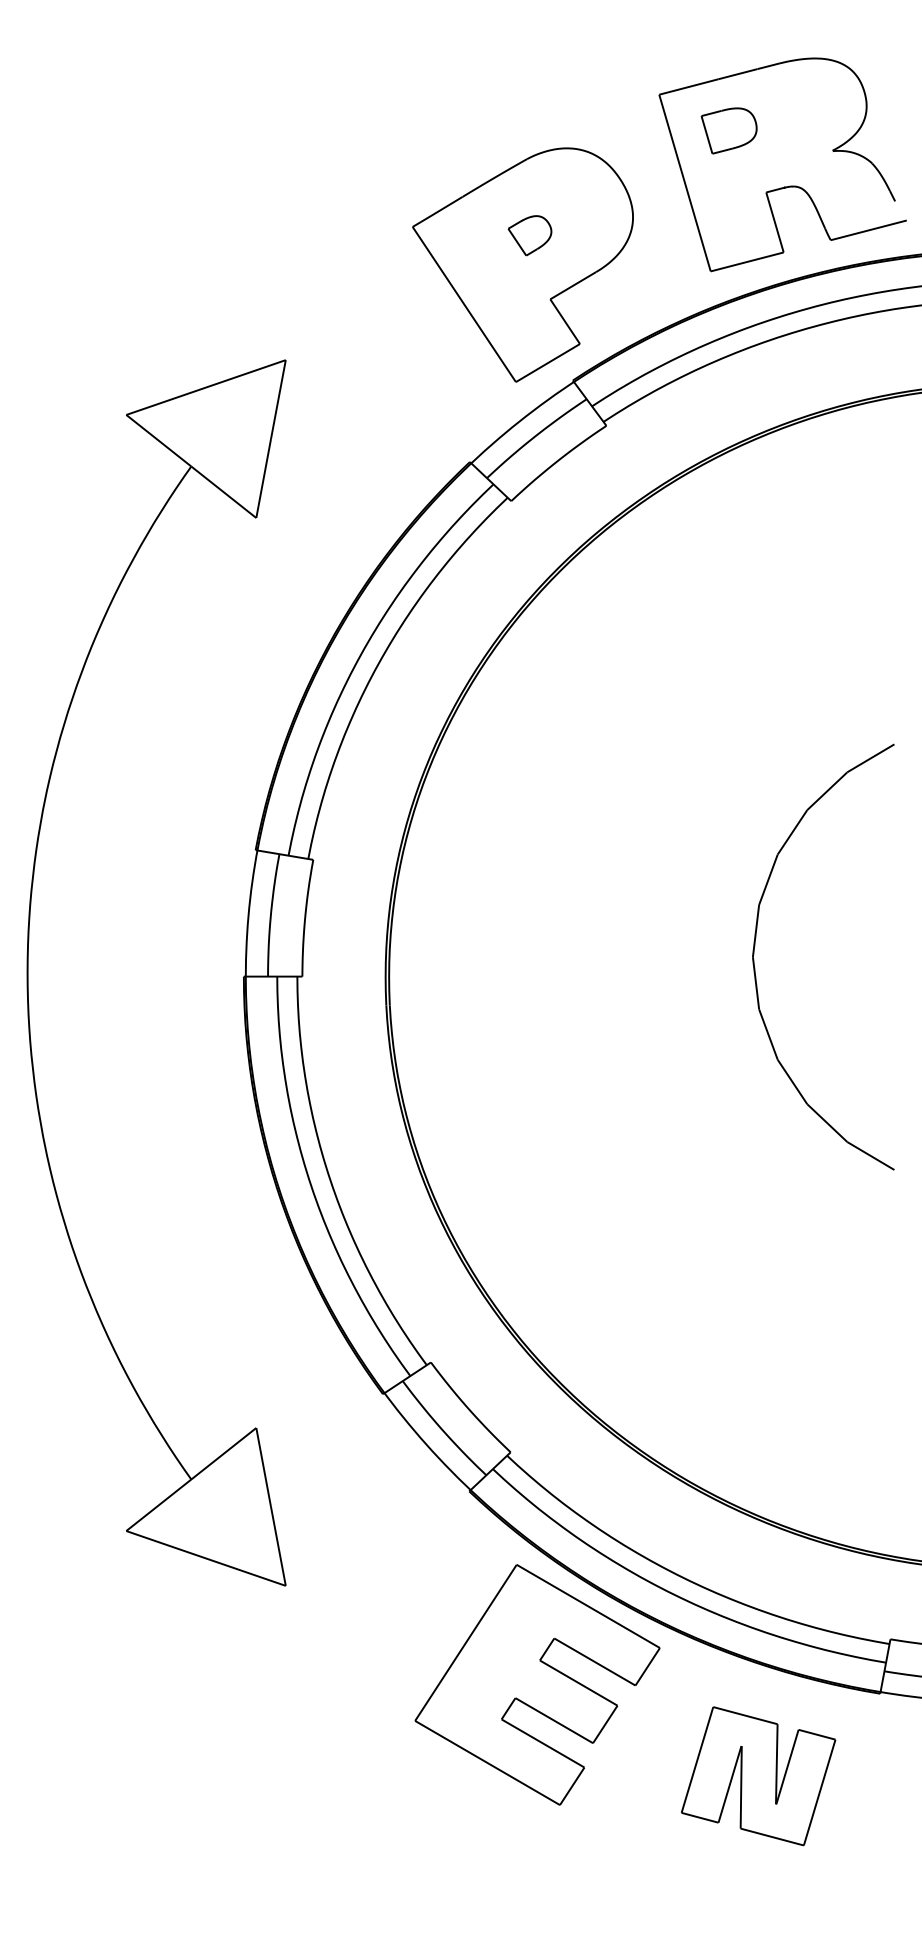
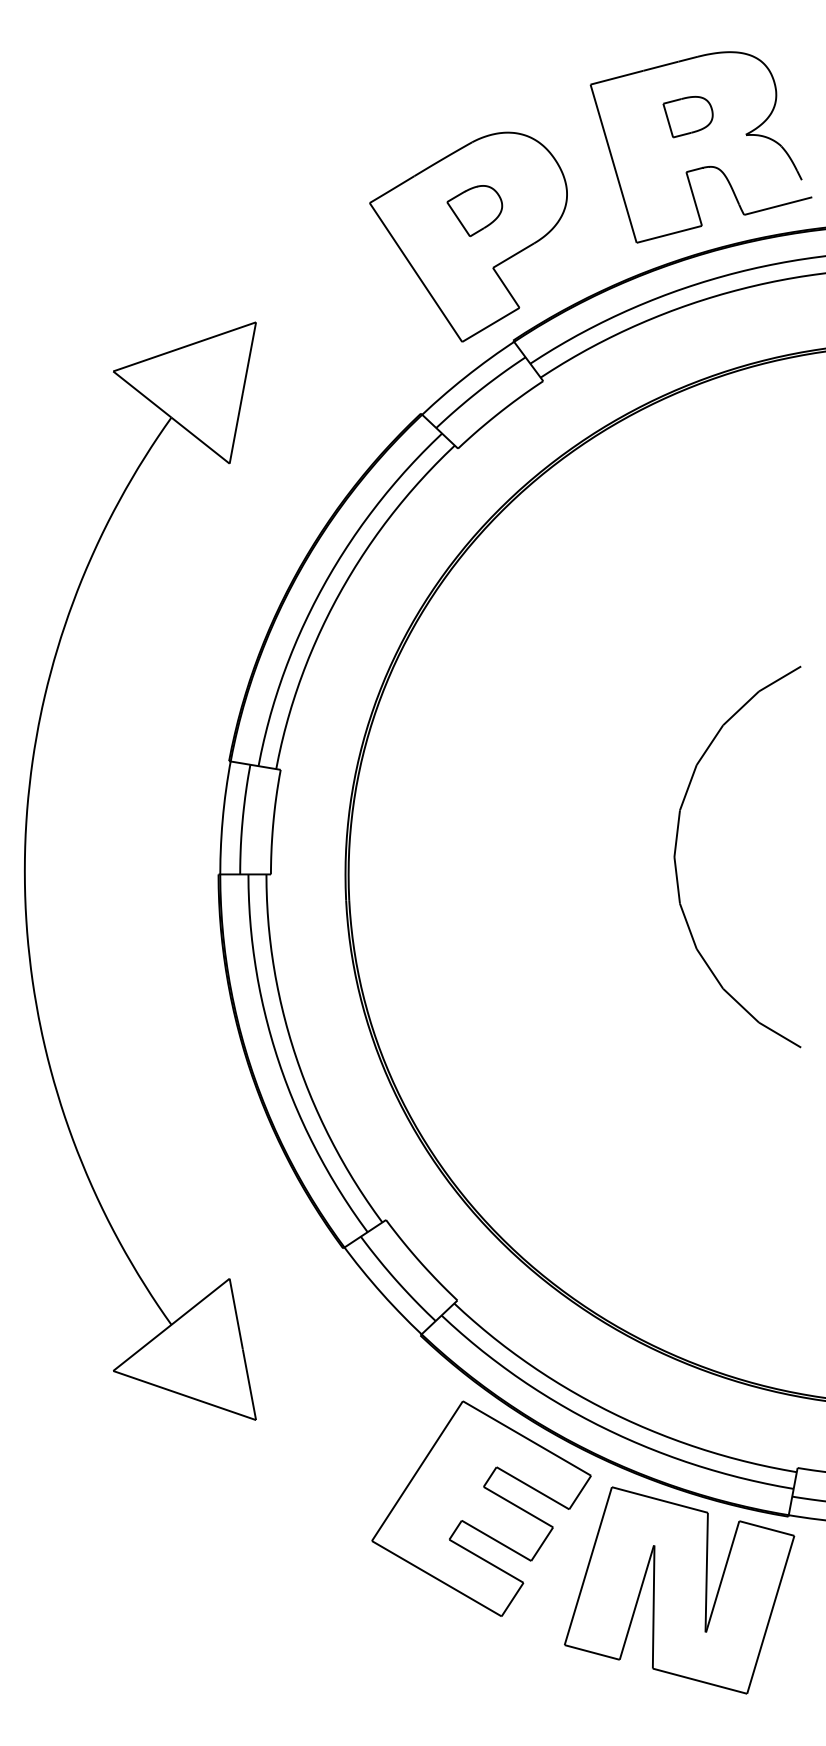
part: (728, 130) -> (687, 116), moved
part: (529, 235) -> (474, 210), size x1.43
part: (758, 1776) -> (679, 1590), size x1.67

